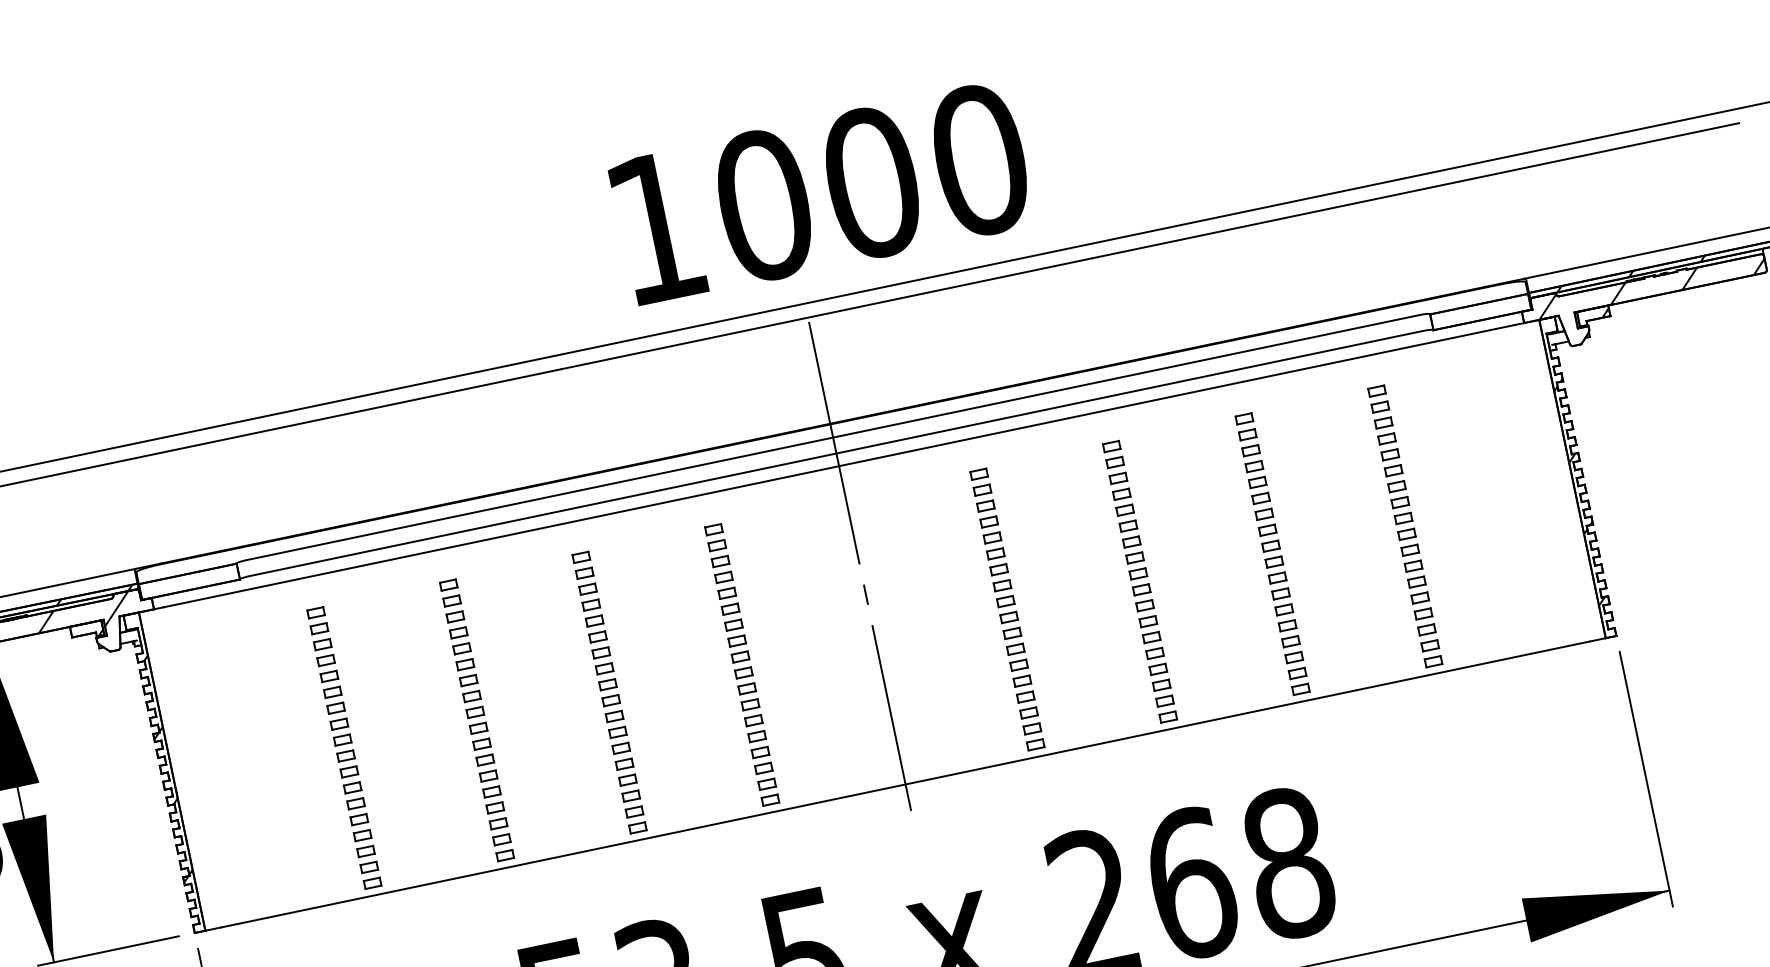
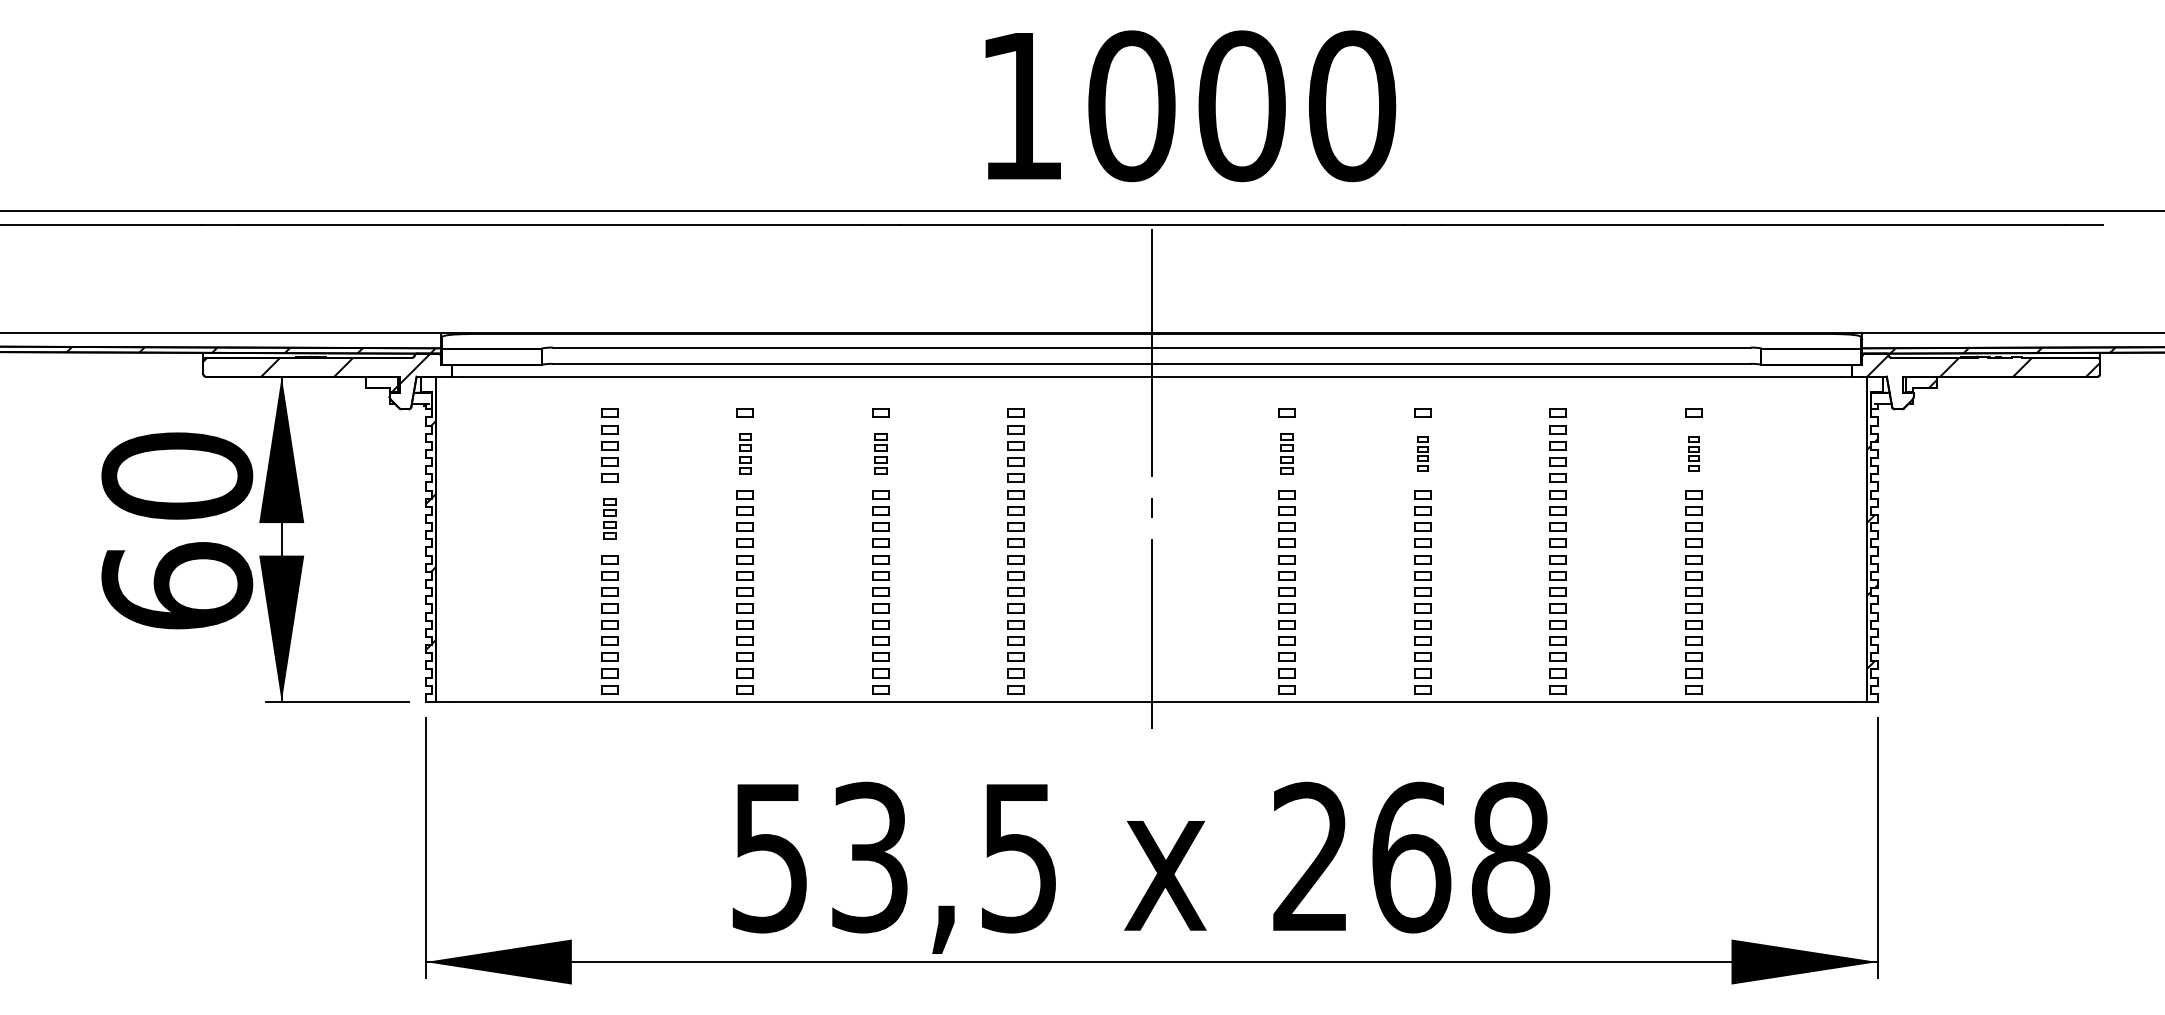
part: (1385, 430) -> (1693, 453), size x0.6
part: (1119, 485) -> (1422, 453), size x0.6
part: (986, 513) -> (1286, 453), size x0.7
part: (589, 596) -> (880, 453), size x0.7
part: (456, 624) -> (744, 453), size x0.7
part: (337, 715) -> (609, 518), size x0.7

